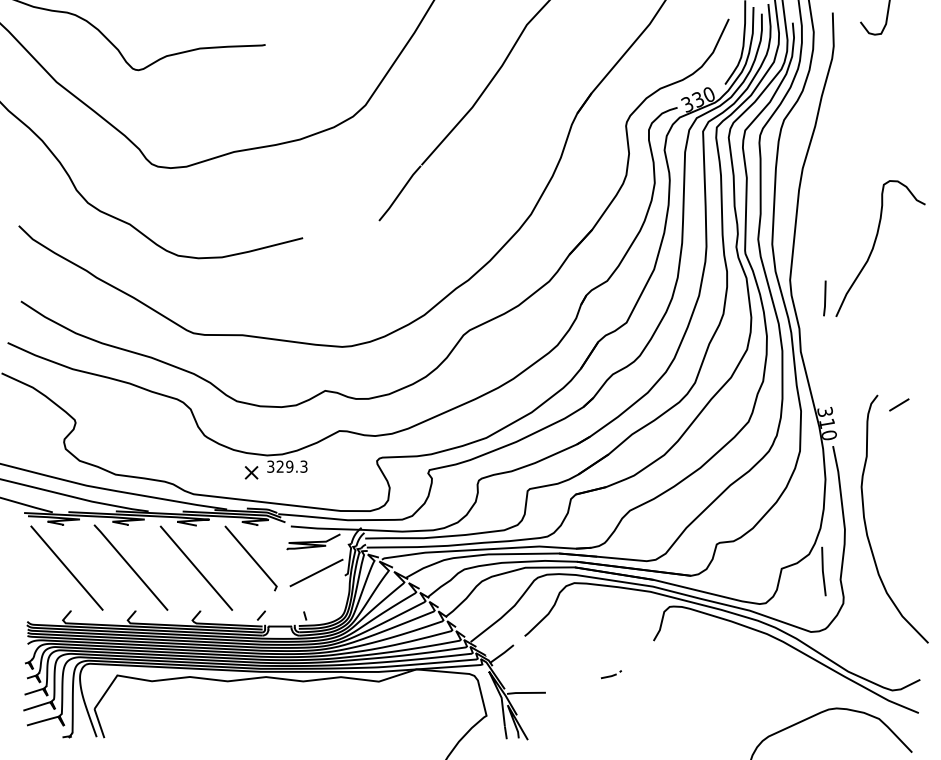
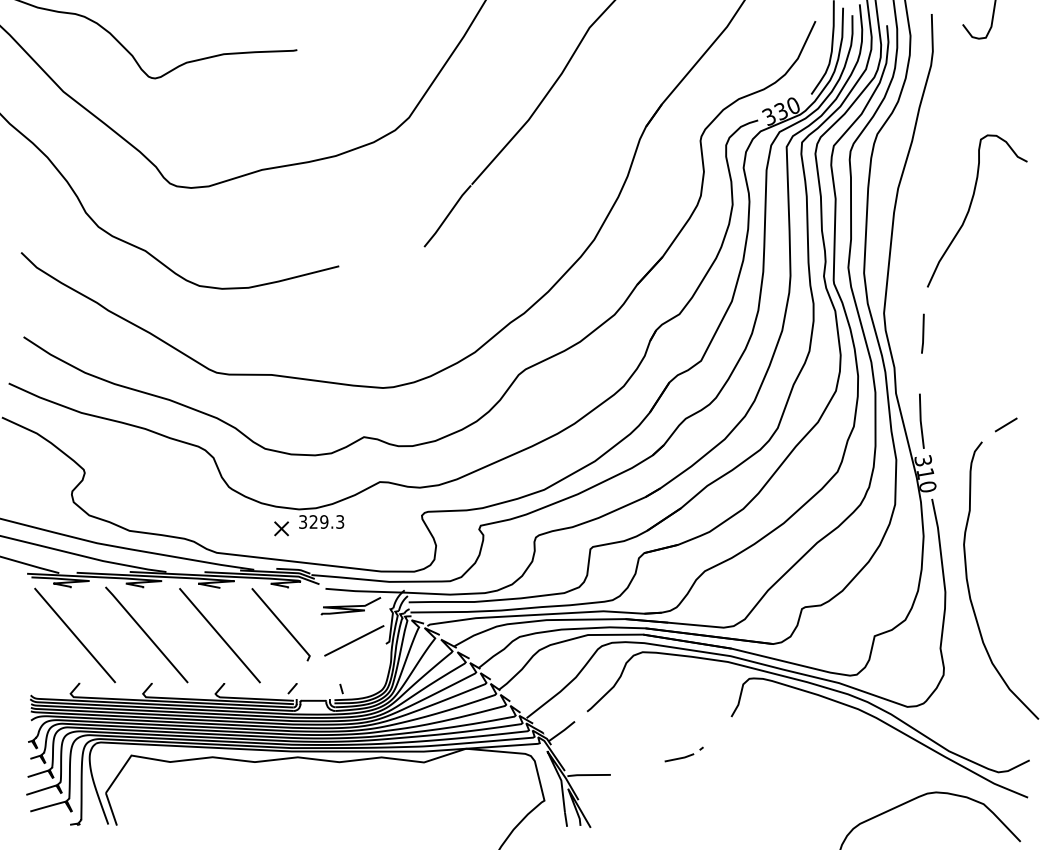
curve: (874, 246) -> (970, 208), moved
line: (899, 404) -> (1006, 424), moved
line: (823, 570) -> (921, 420), moved
part: (610, 674) -> (683, 754), size x1.67

